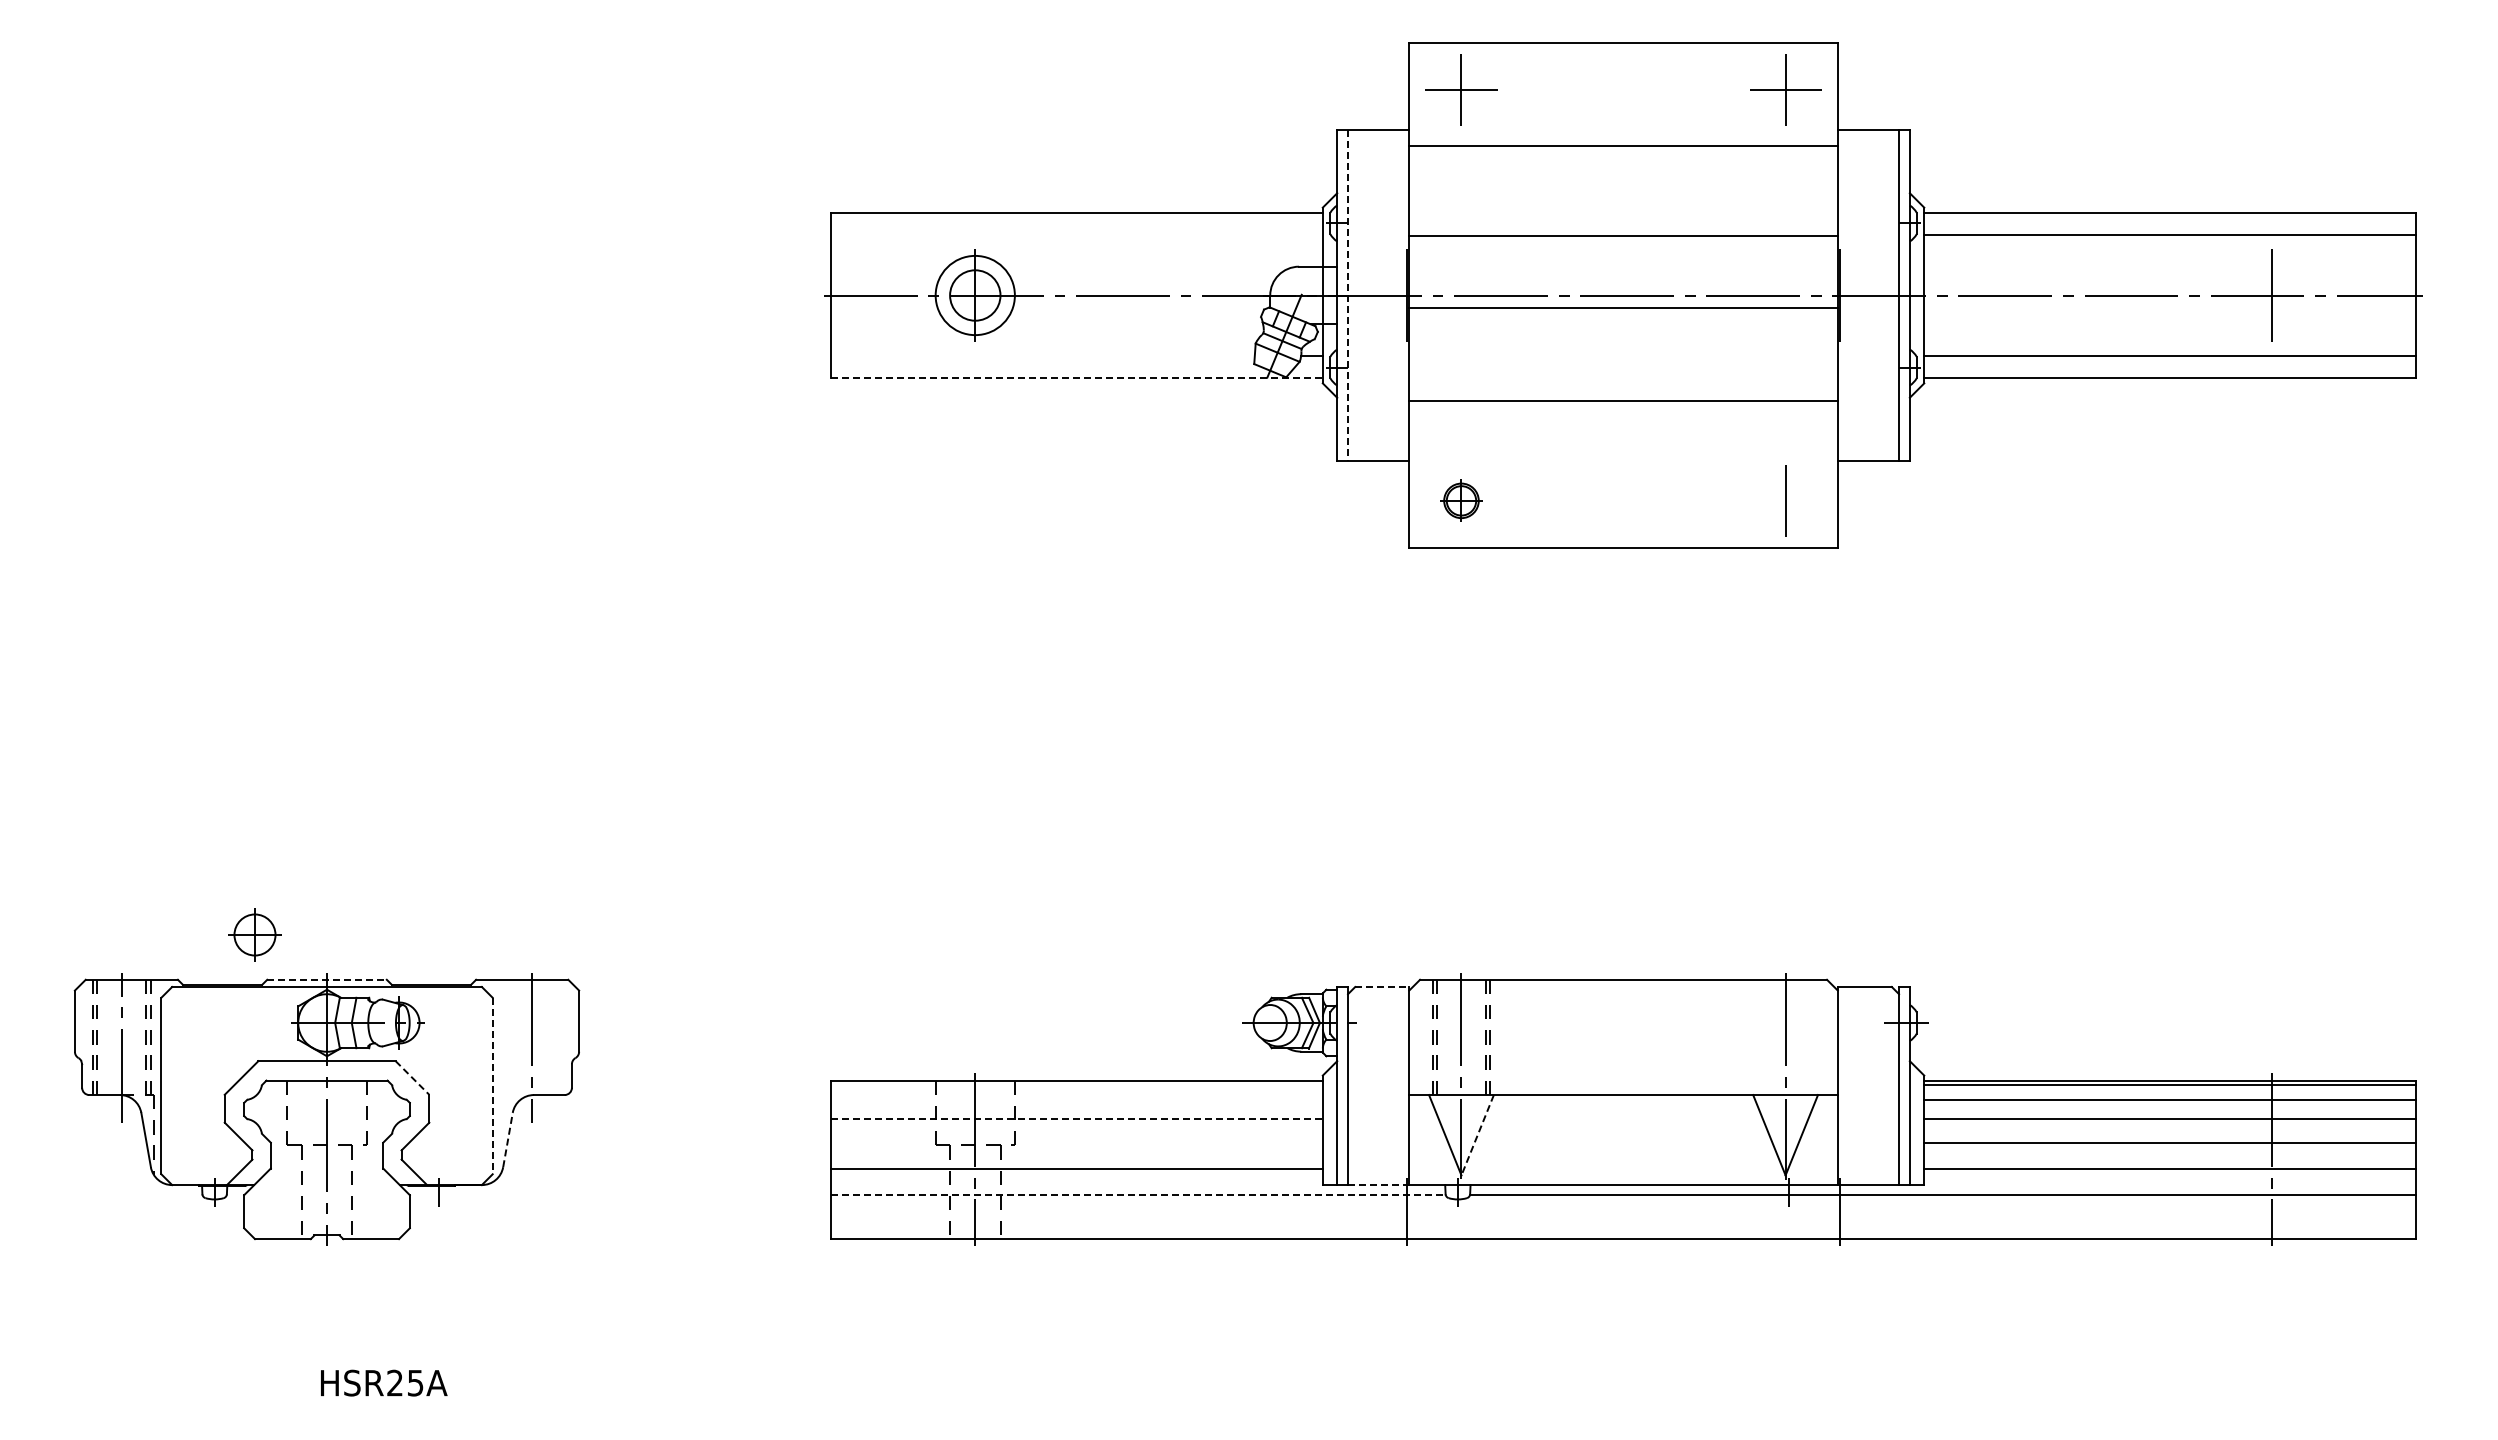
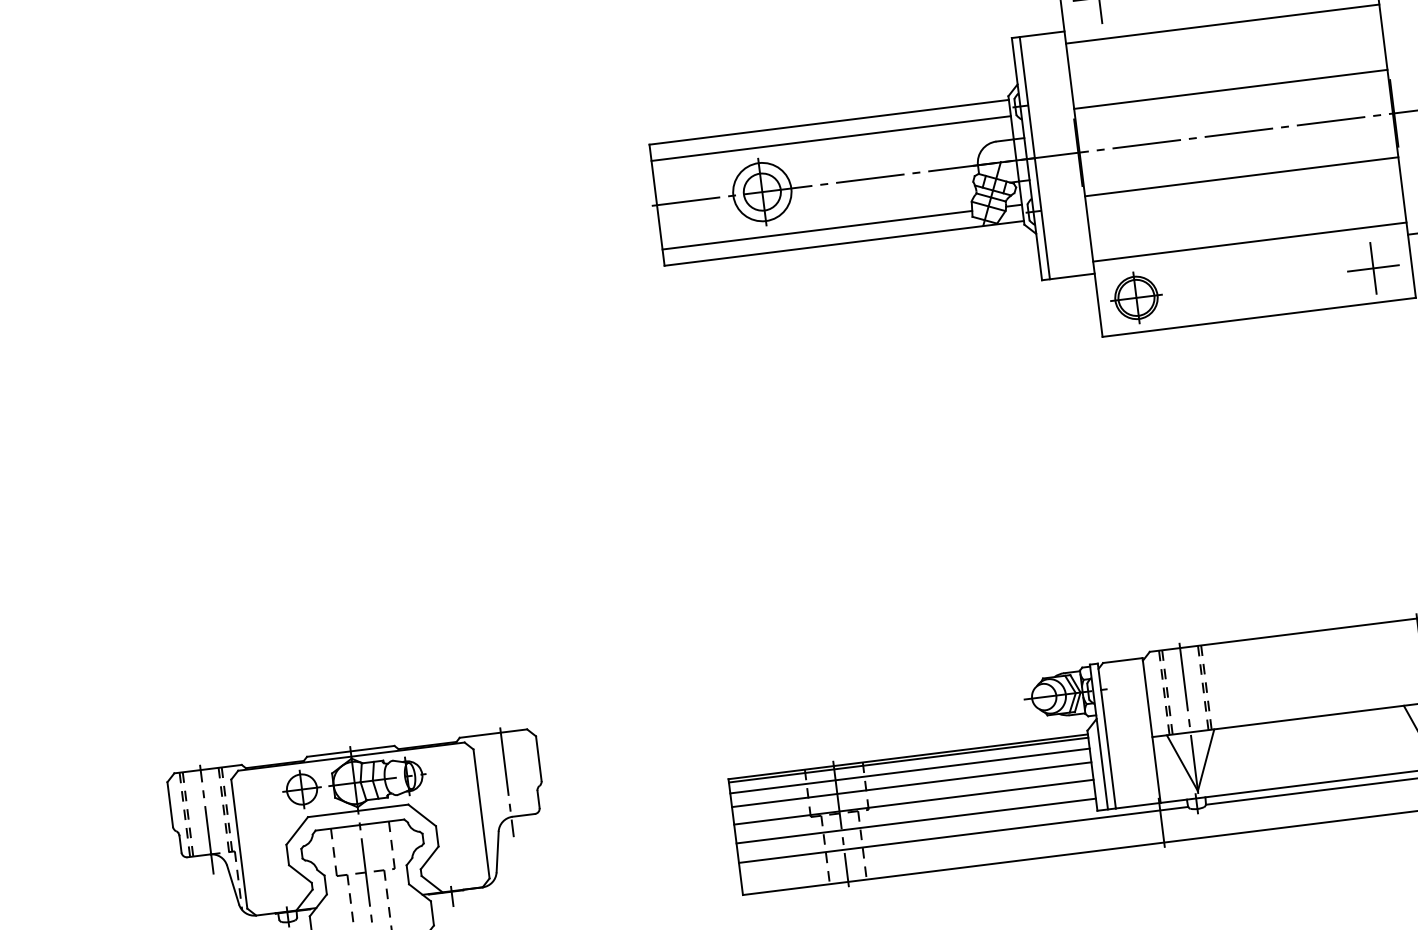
line: (1076, 234) -> (830, 138), added
line: (1348, 295) -> (1035, 158), dashed -> solid
line: (1623, 308) -> (1241, 176), moved
line: (1042, 356) -> (817, 230), added
line: (1077, 378) -> (844, 243), dashed -> solid
line: (1623, 400) -> (1249, 242), moved
part: (1461, 500) -> (1136, 297), size x1.67
line: (1785, 500) -> (1373, 268), added
part: (254, 934) -> (301, 789), moved
line: (327, 979) -> (351, 751), dashed -> solid
line: (1382, 986) -> (1122, 660), dashed -> solid
line: (412, 1078) -> (422, 815), dashed -> solid
line: (1076, 1085) -> (908, 760), added
line: (492, 1086) -> (481, 814), dashed -> solid
line: (1076, 1100) -> (909, 771), added
line: (1077, 1118) -> (912, 784), dashed -> solid
line: (1477, 1135) -> (1205, 760), dashed -> solid
line: (508, 1140) -> (498, 852), dashed -> solid
line: (1076, 1142) -> (913, 802), added
line: (1378, 1185) -> (1138, 806), dashed -> solid
line: (1139, 1195) -> (964, 835), dashed -> solid

